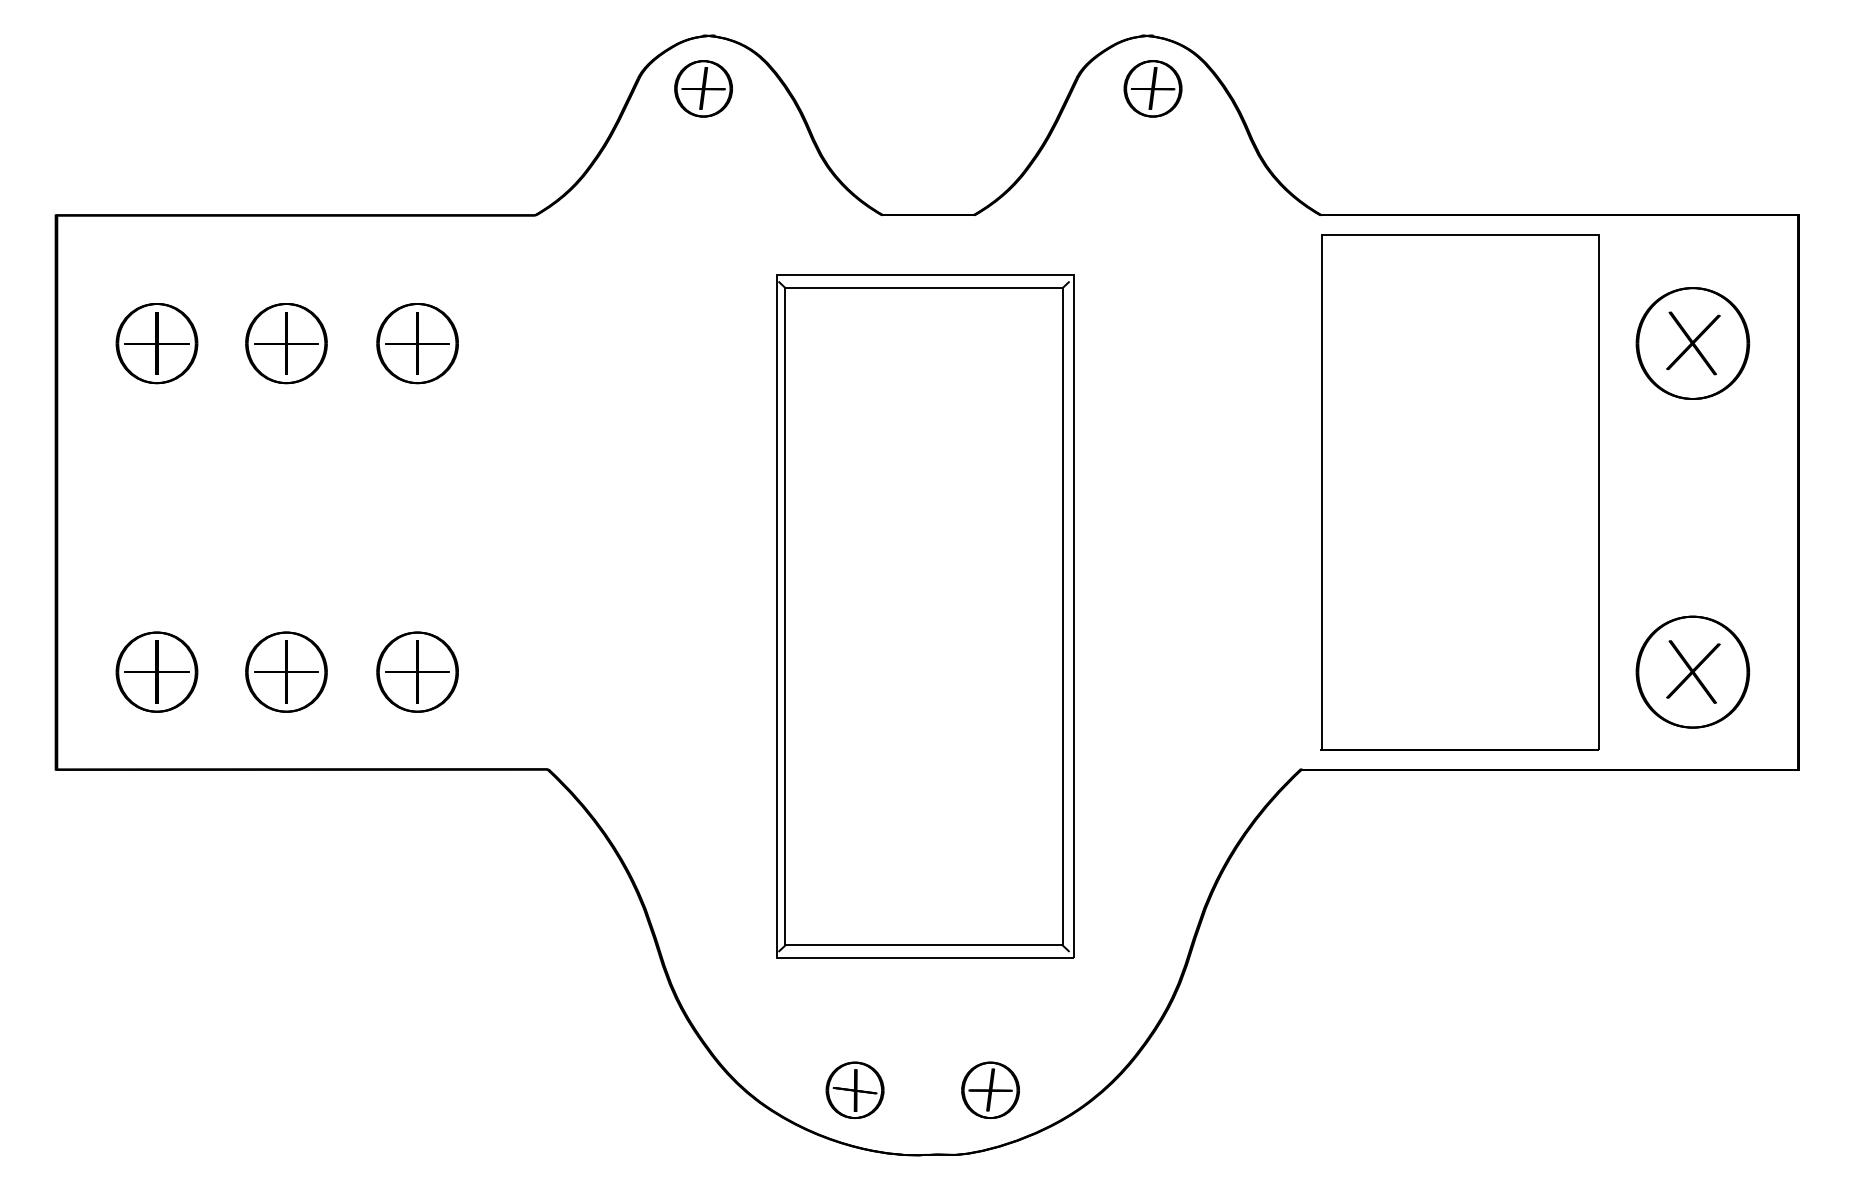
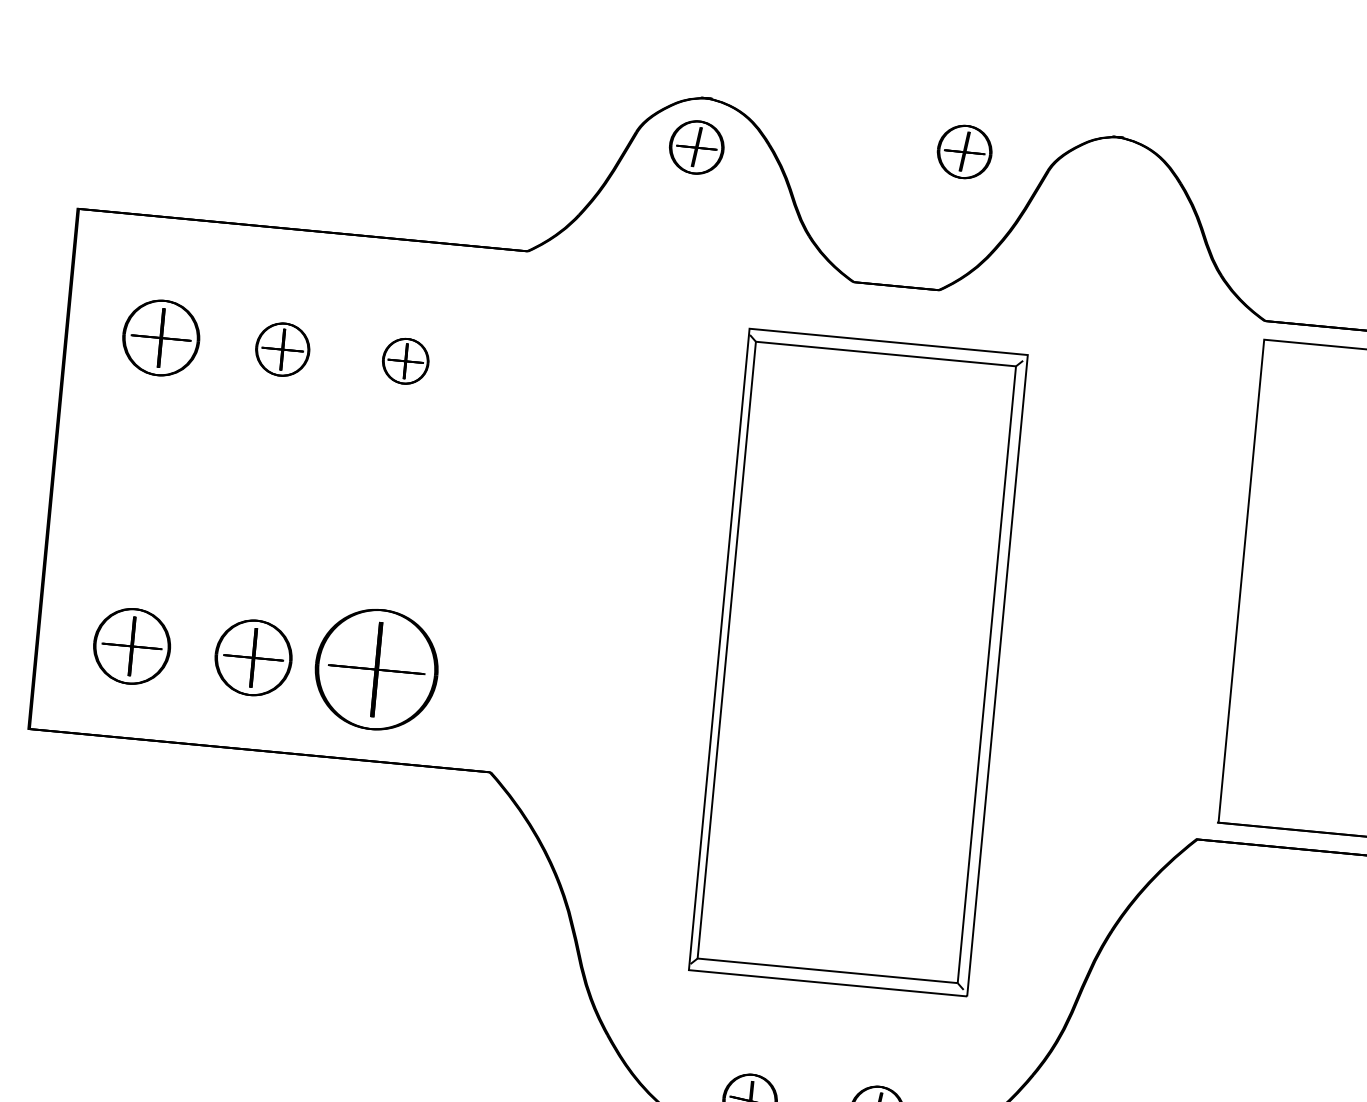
part: (1152, 88) -> (964, 151), moved
part: (286, 343) -> (282, 349), size x0.7
part: (417, 343) -> (405, 361), size x0.6
part: (417, 671) -> (376, 668), size x1.6

